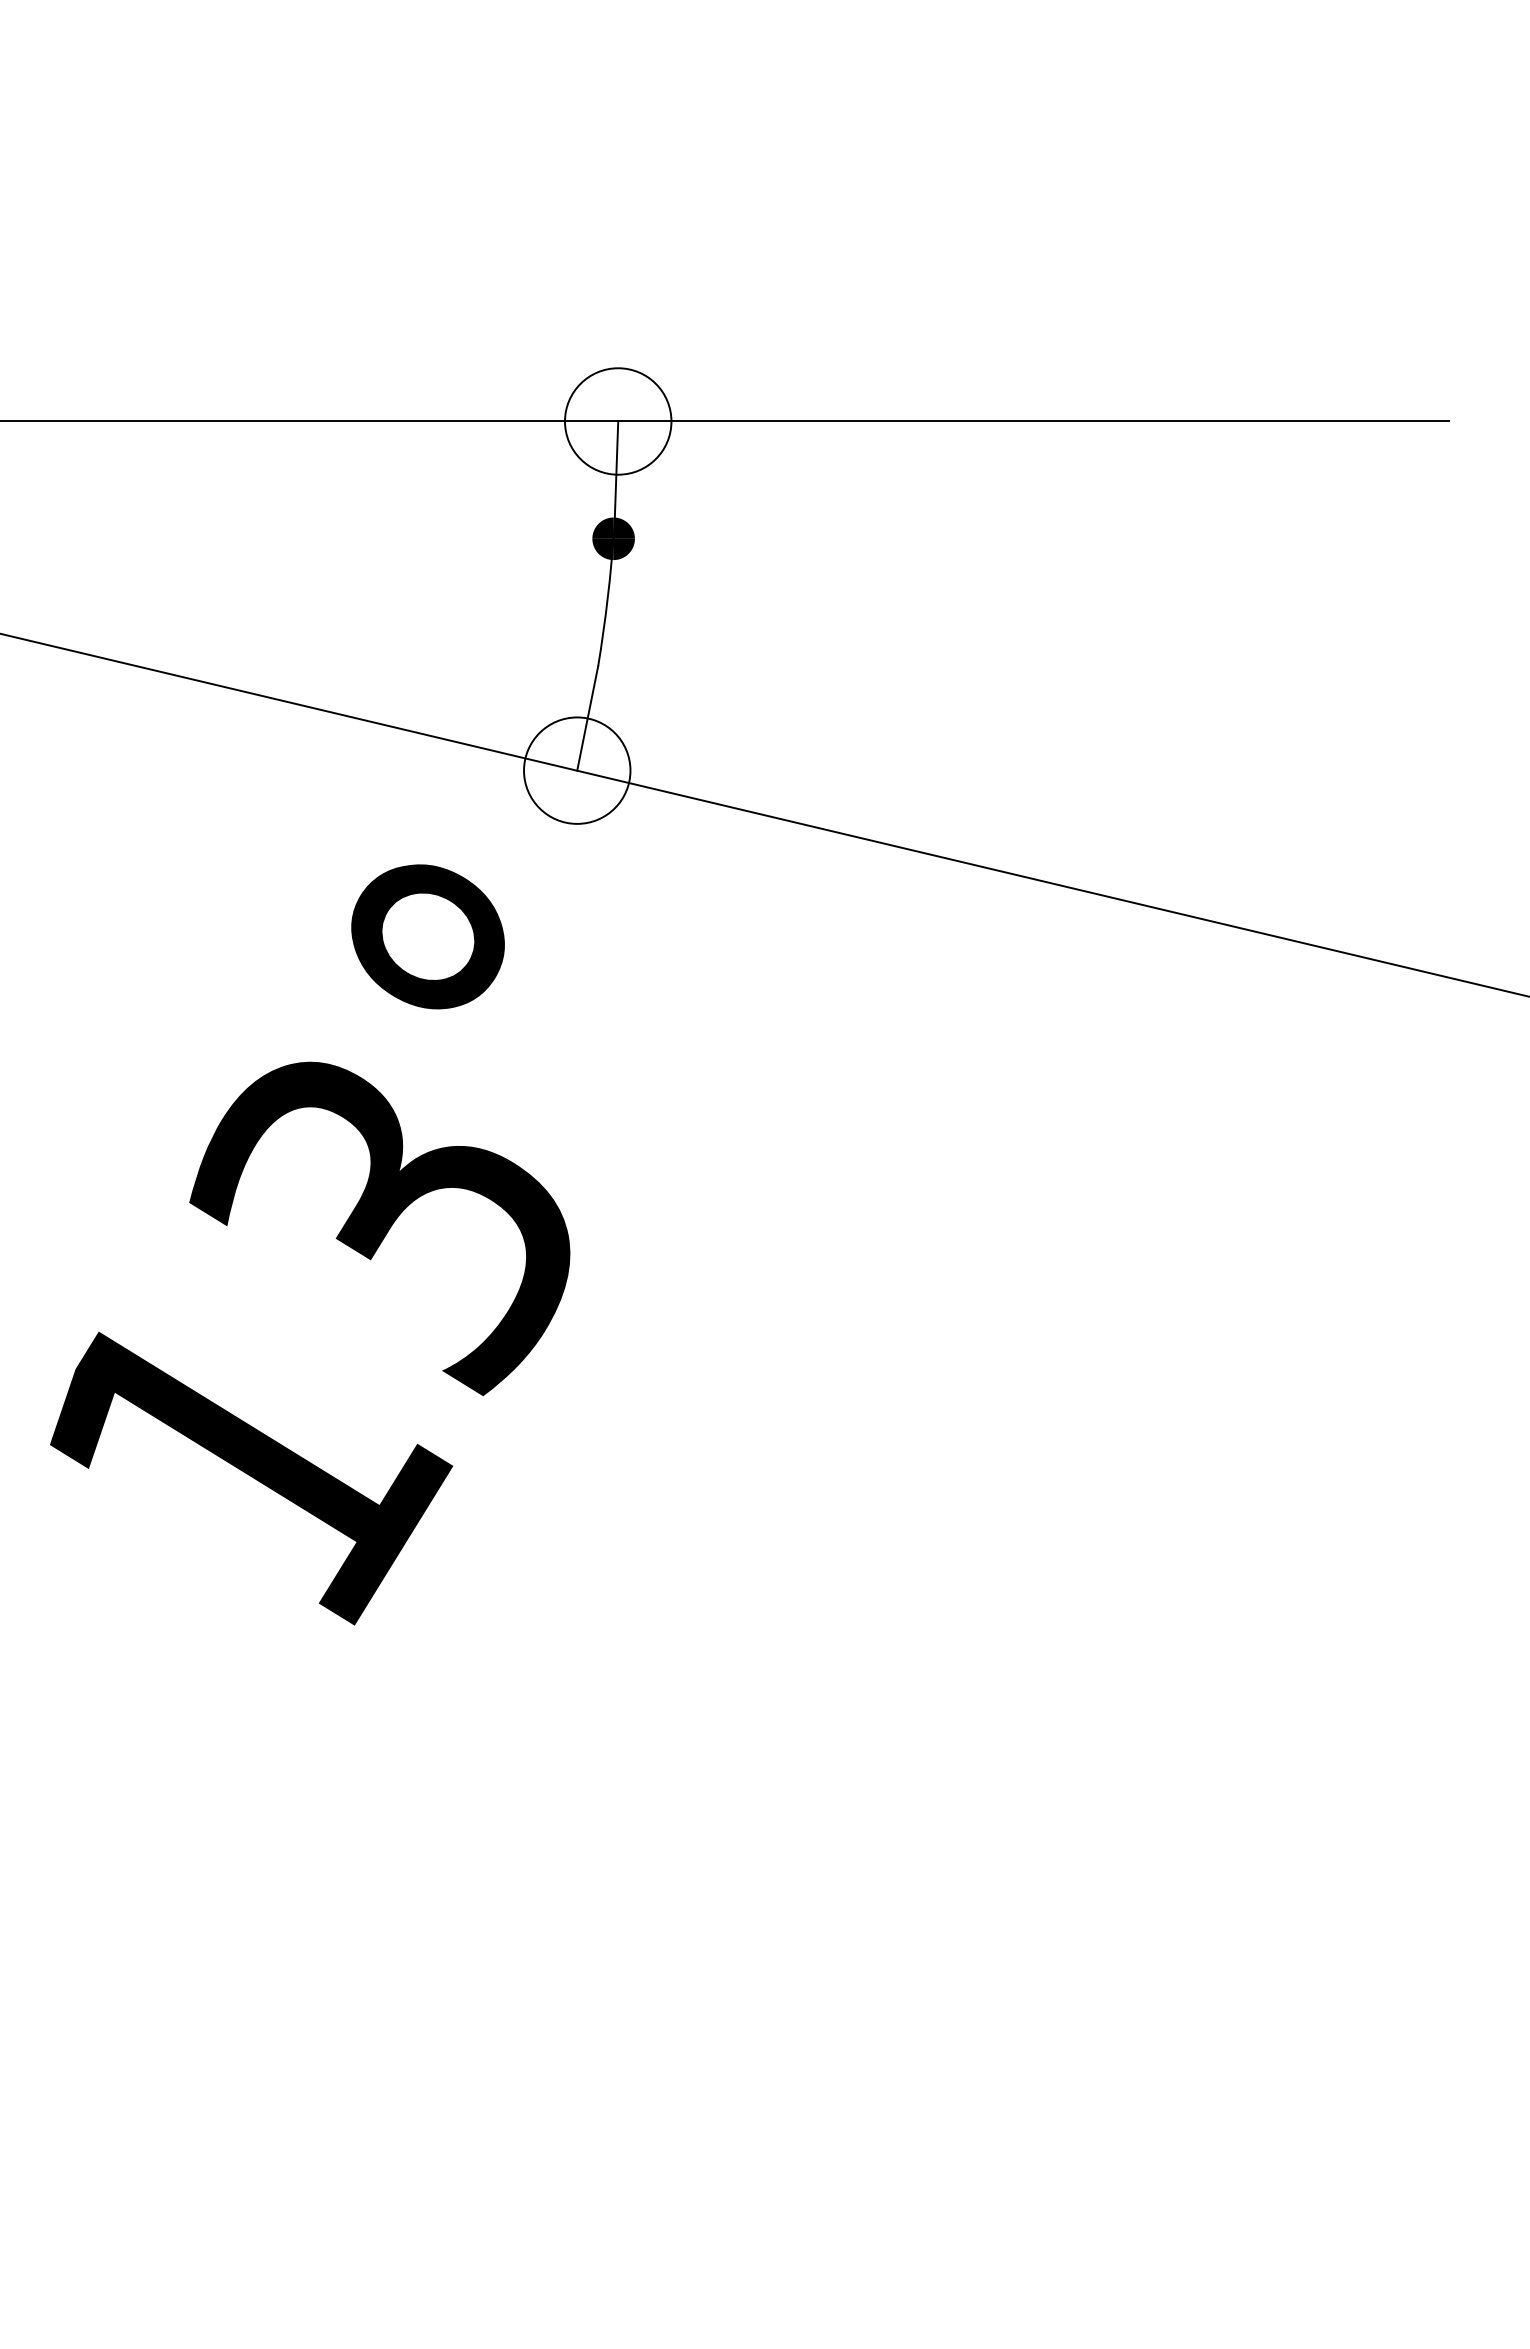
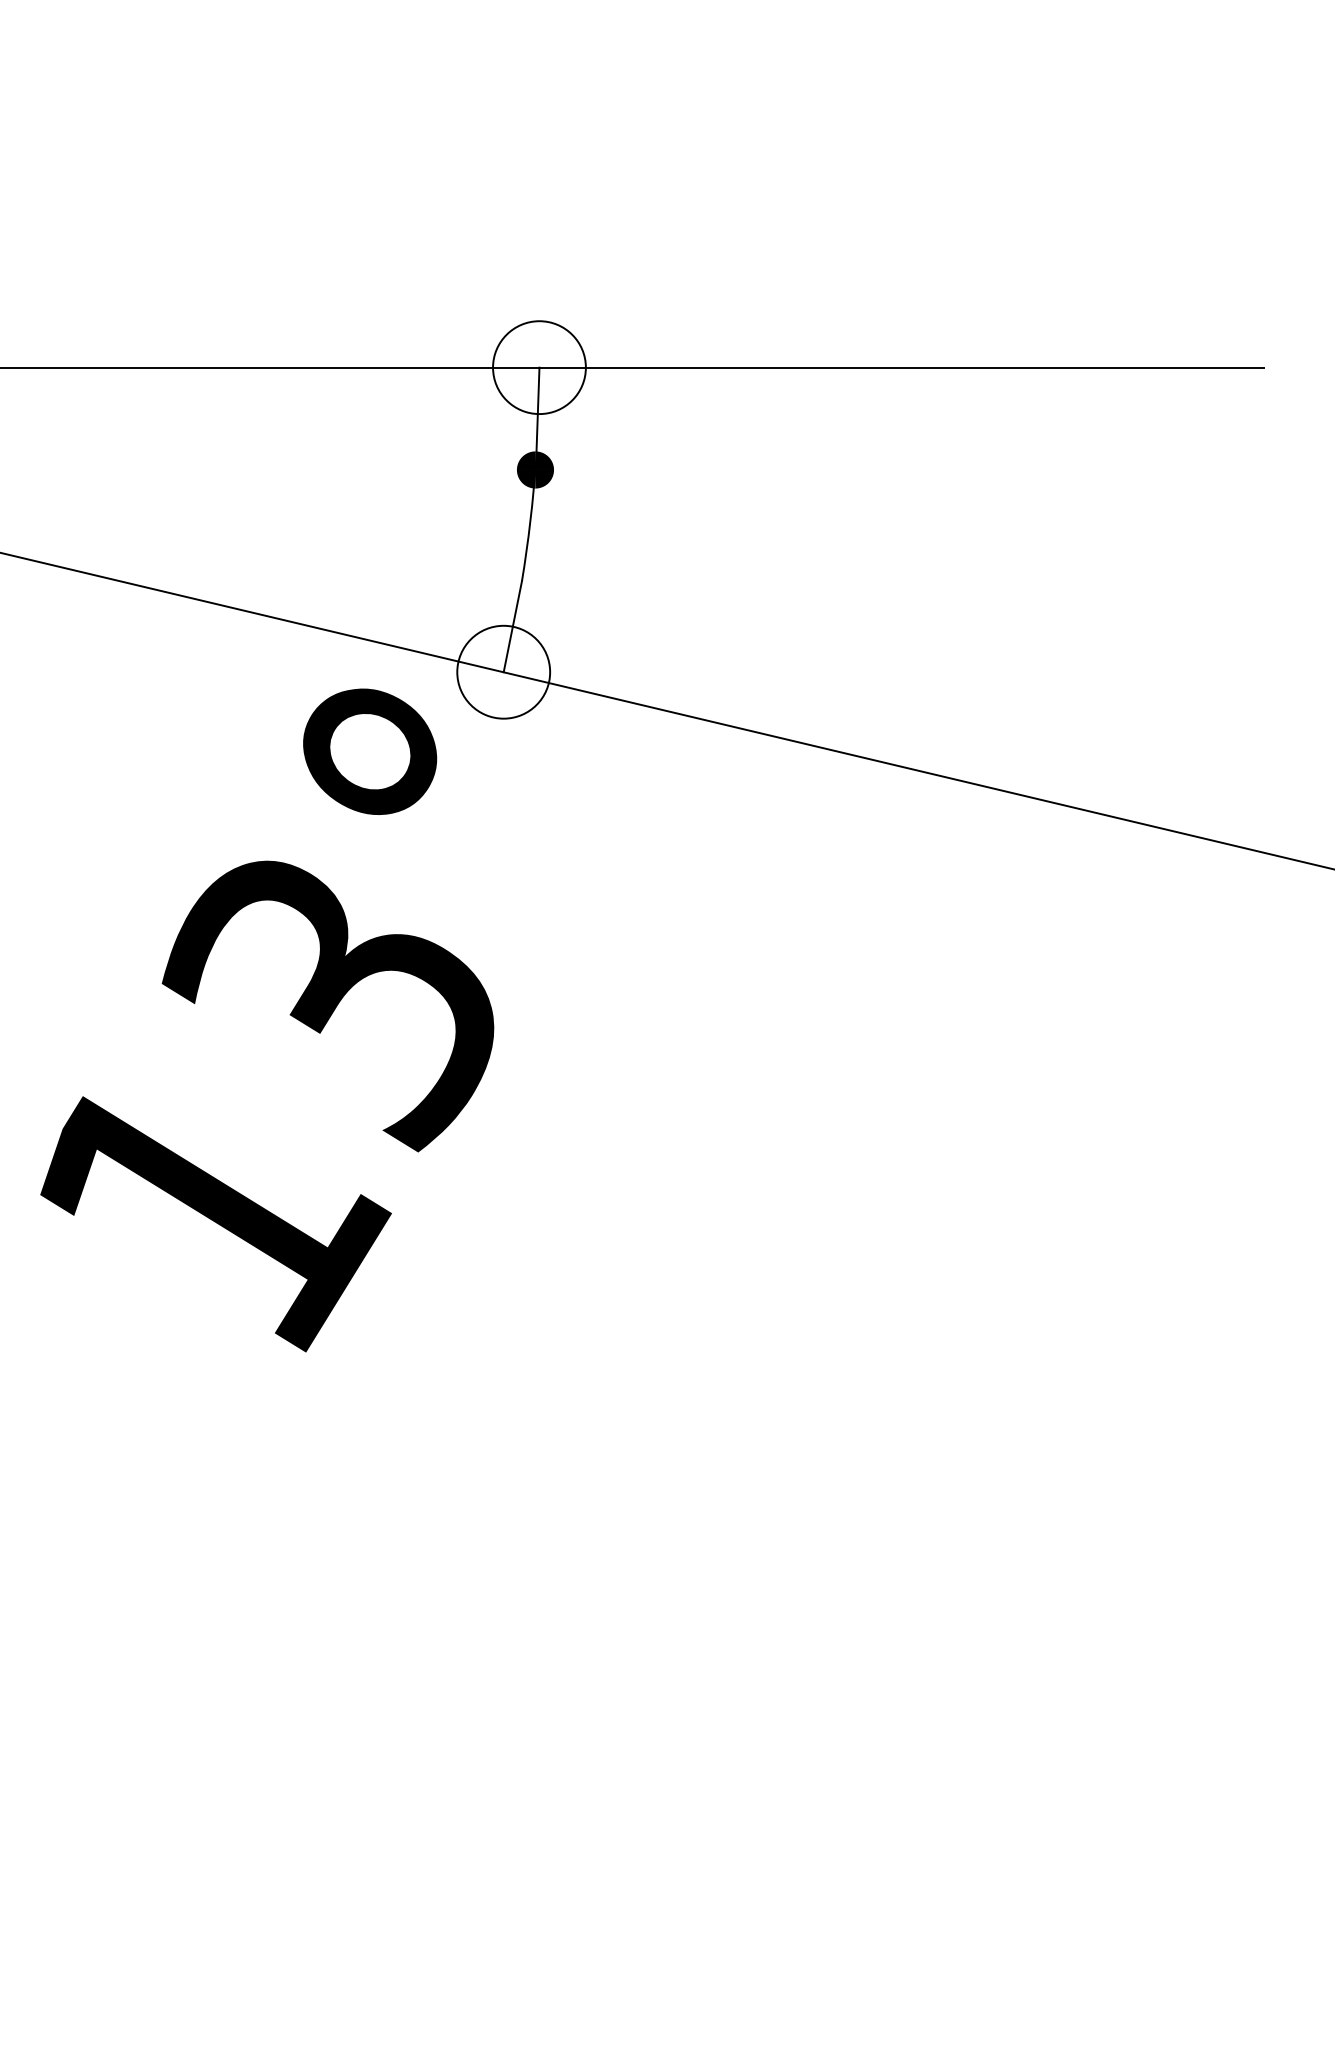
text: (310, 1244) -> (267, 1020), moved

